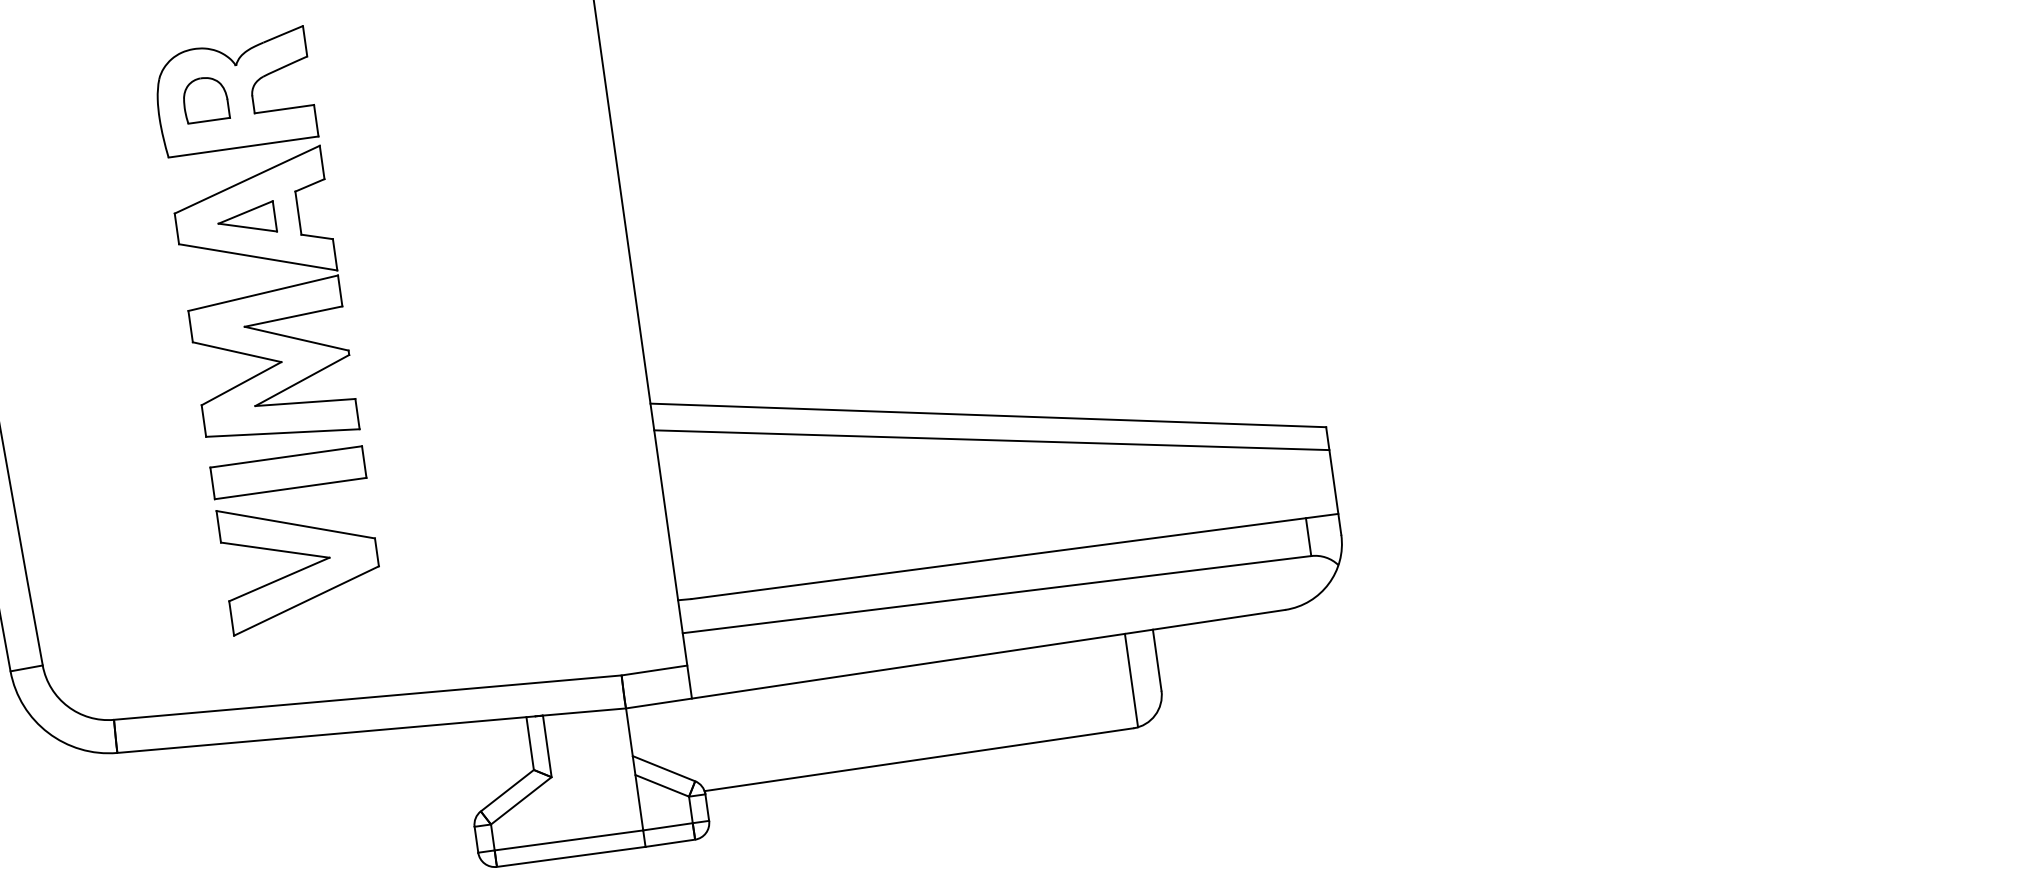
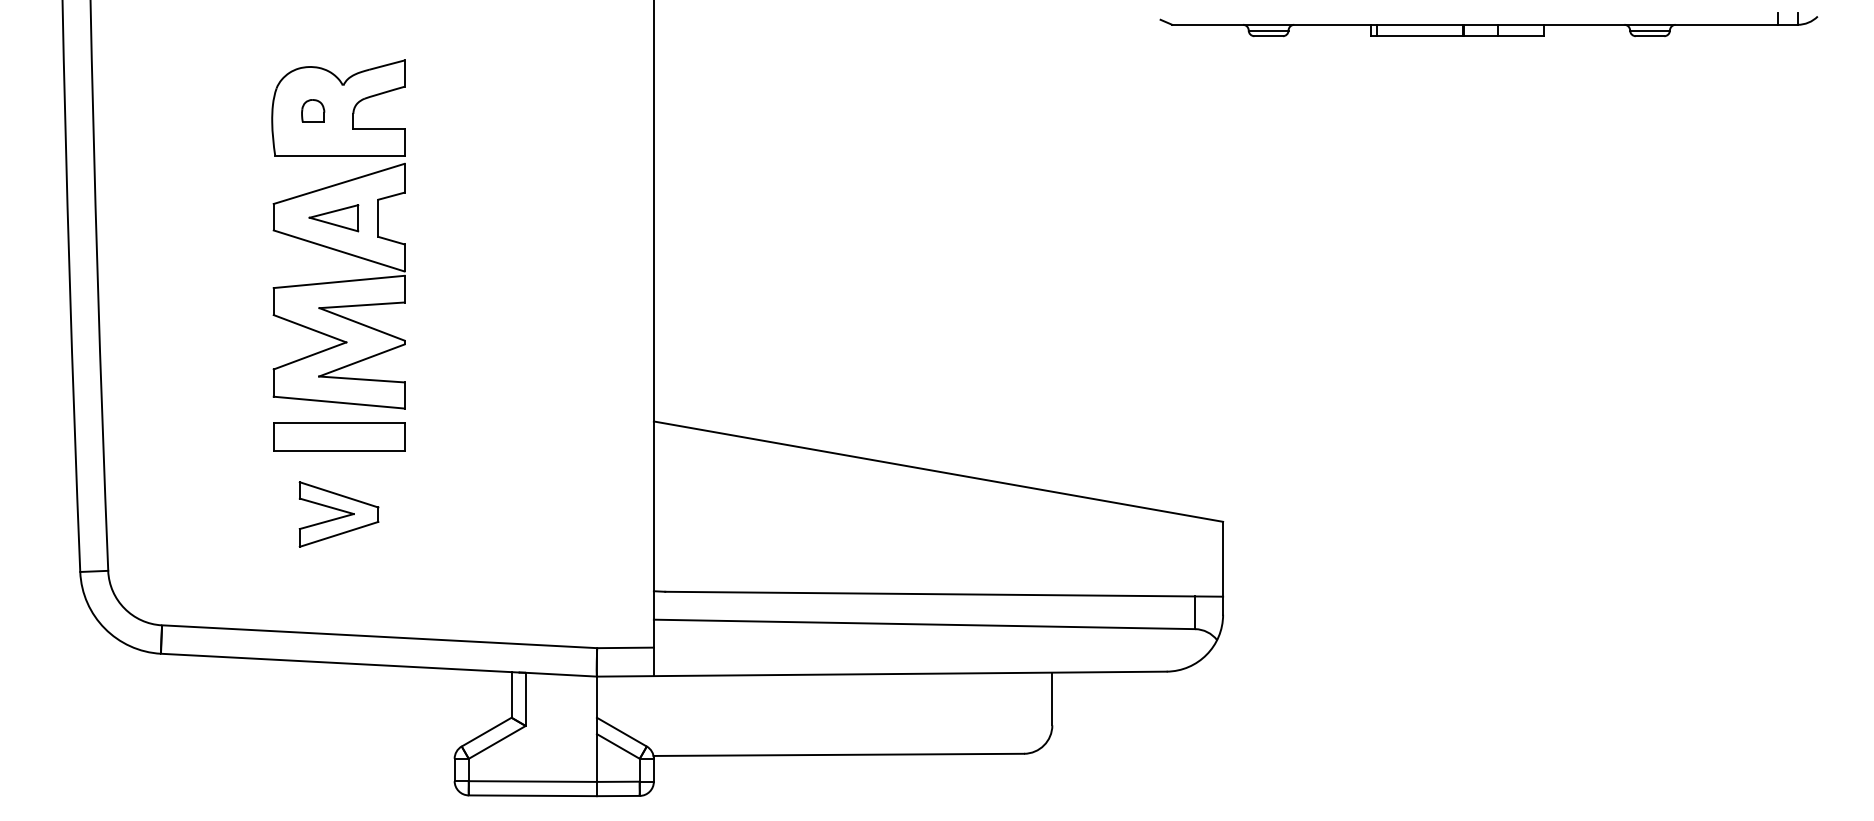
part: (204, 98) -> (312, 110), size x0.6
line: (991, 439) -> (938, 492), removed
part: (300, 562) -> (338, 514), size x0.6
line: (1131, 679) -> (1028, 712), removed

